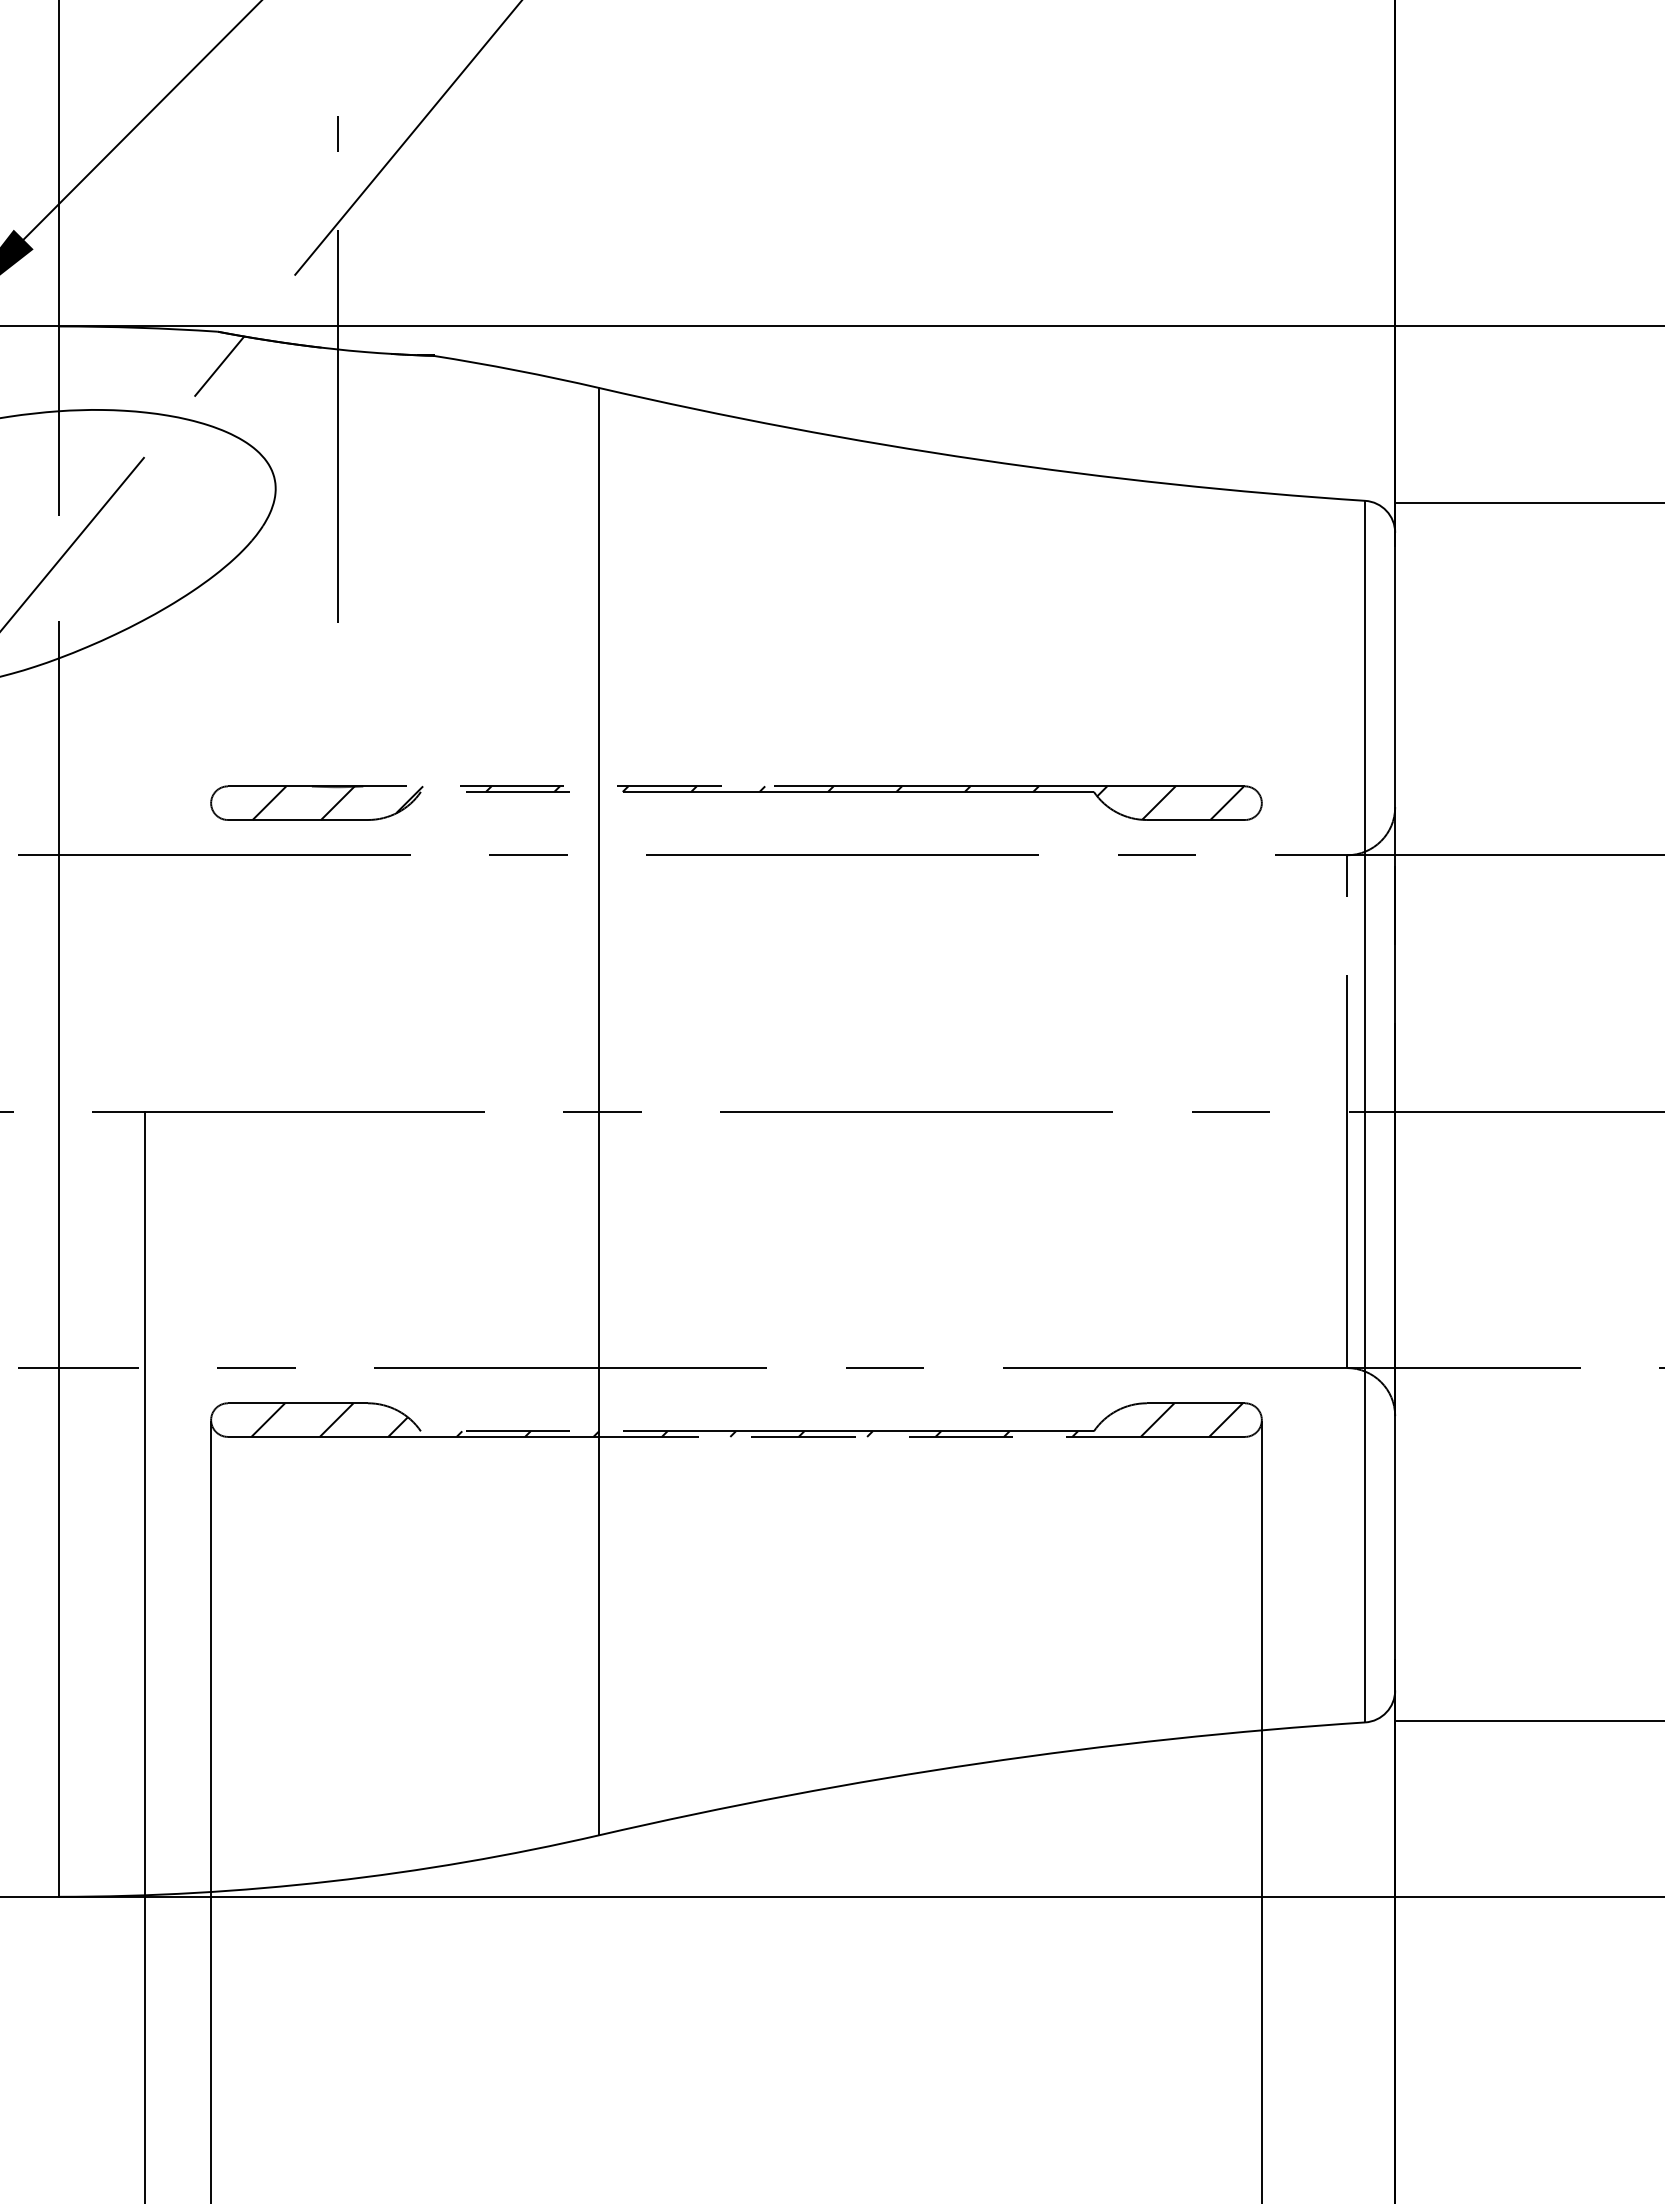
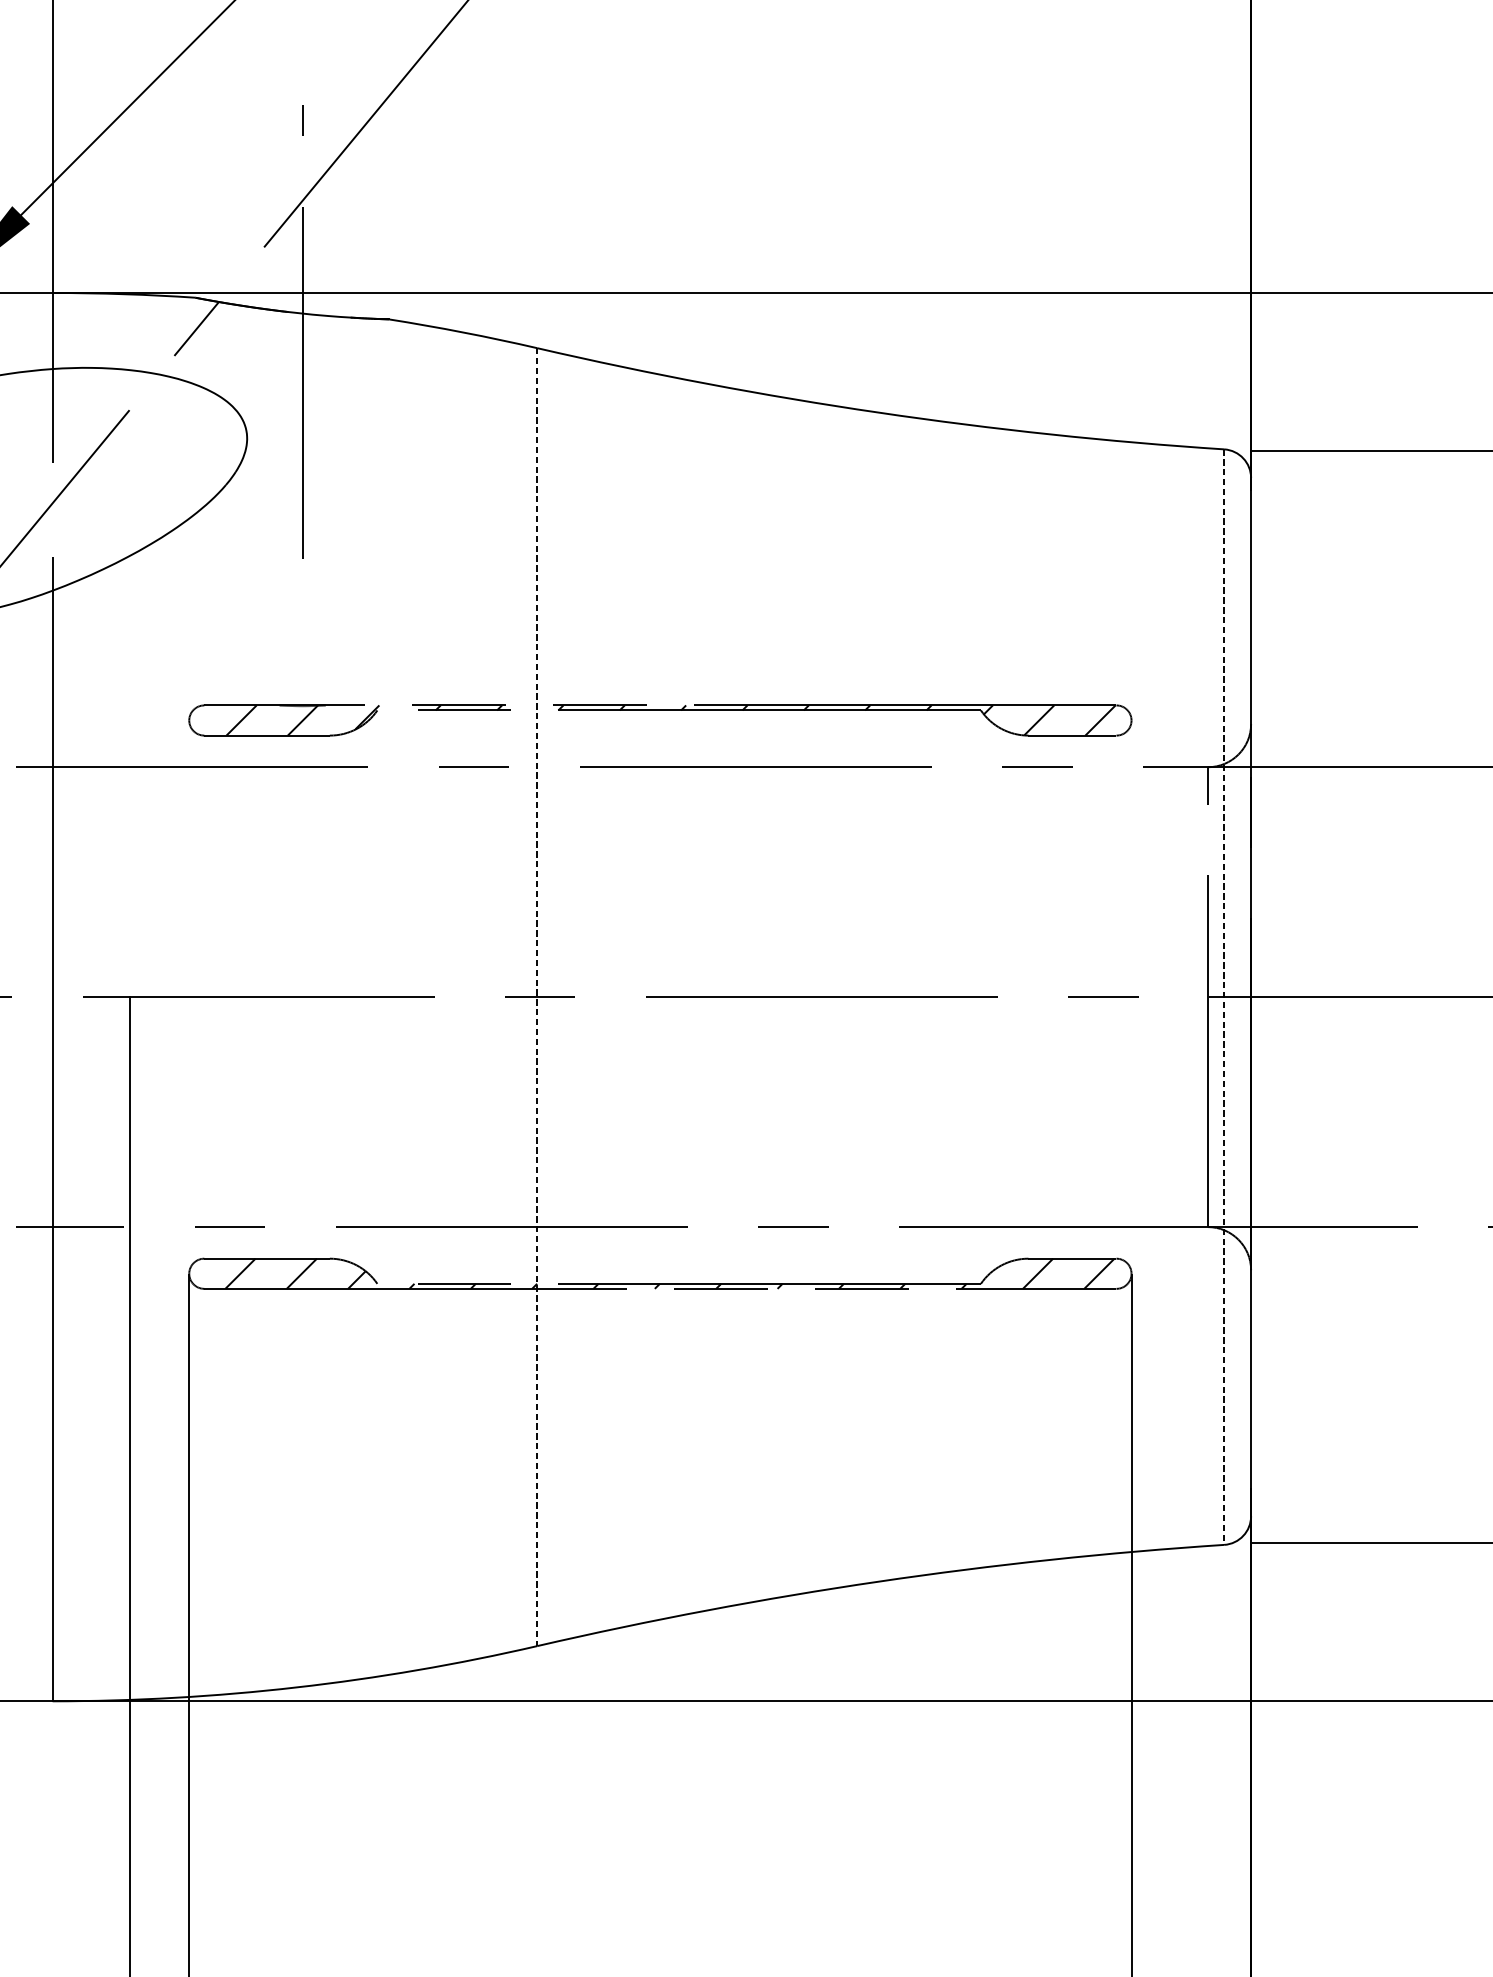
line: (599, 1111) -> (537, 997), solid -> dashed
line: (1365, 1111) -> (1224, 997), solid -> dashed

